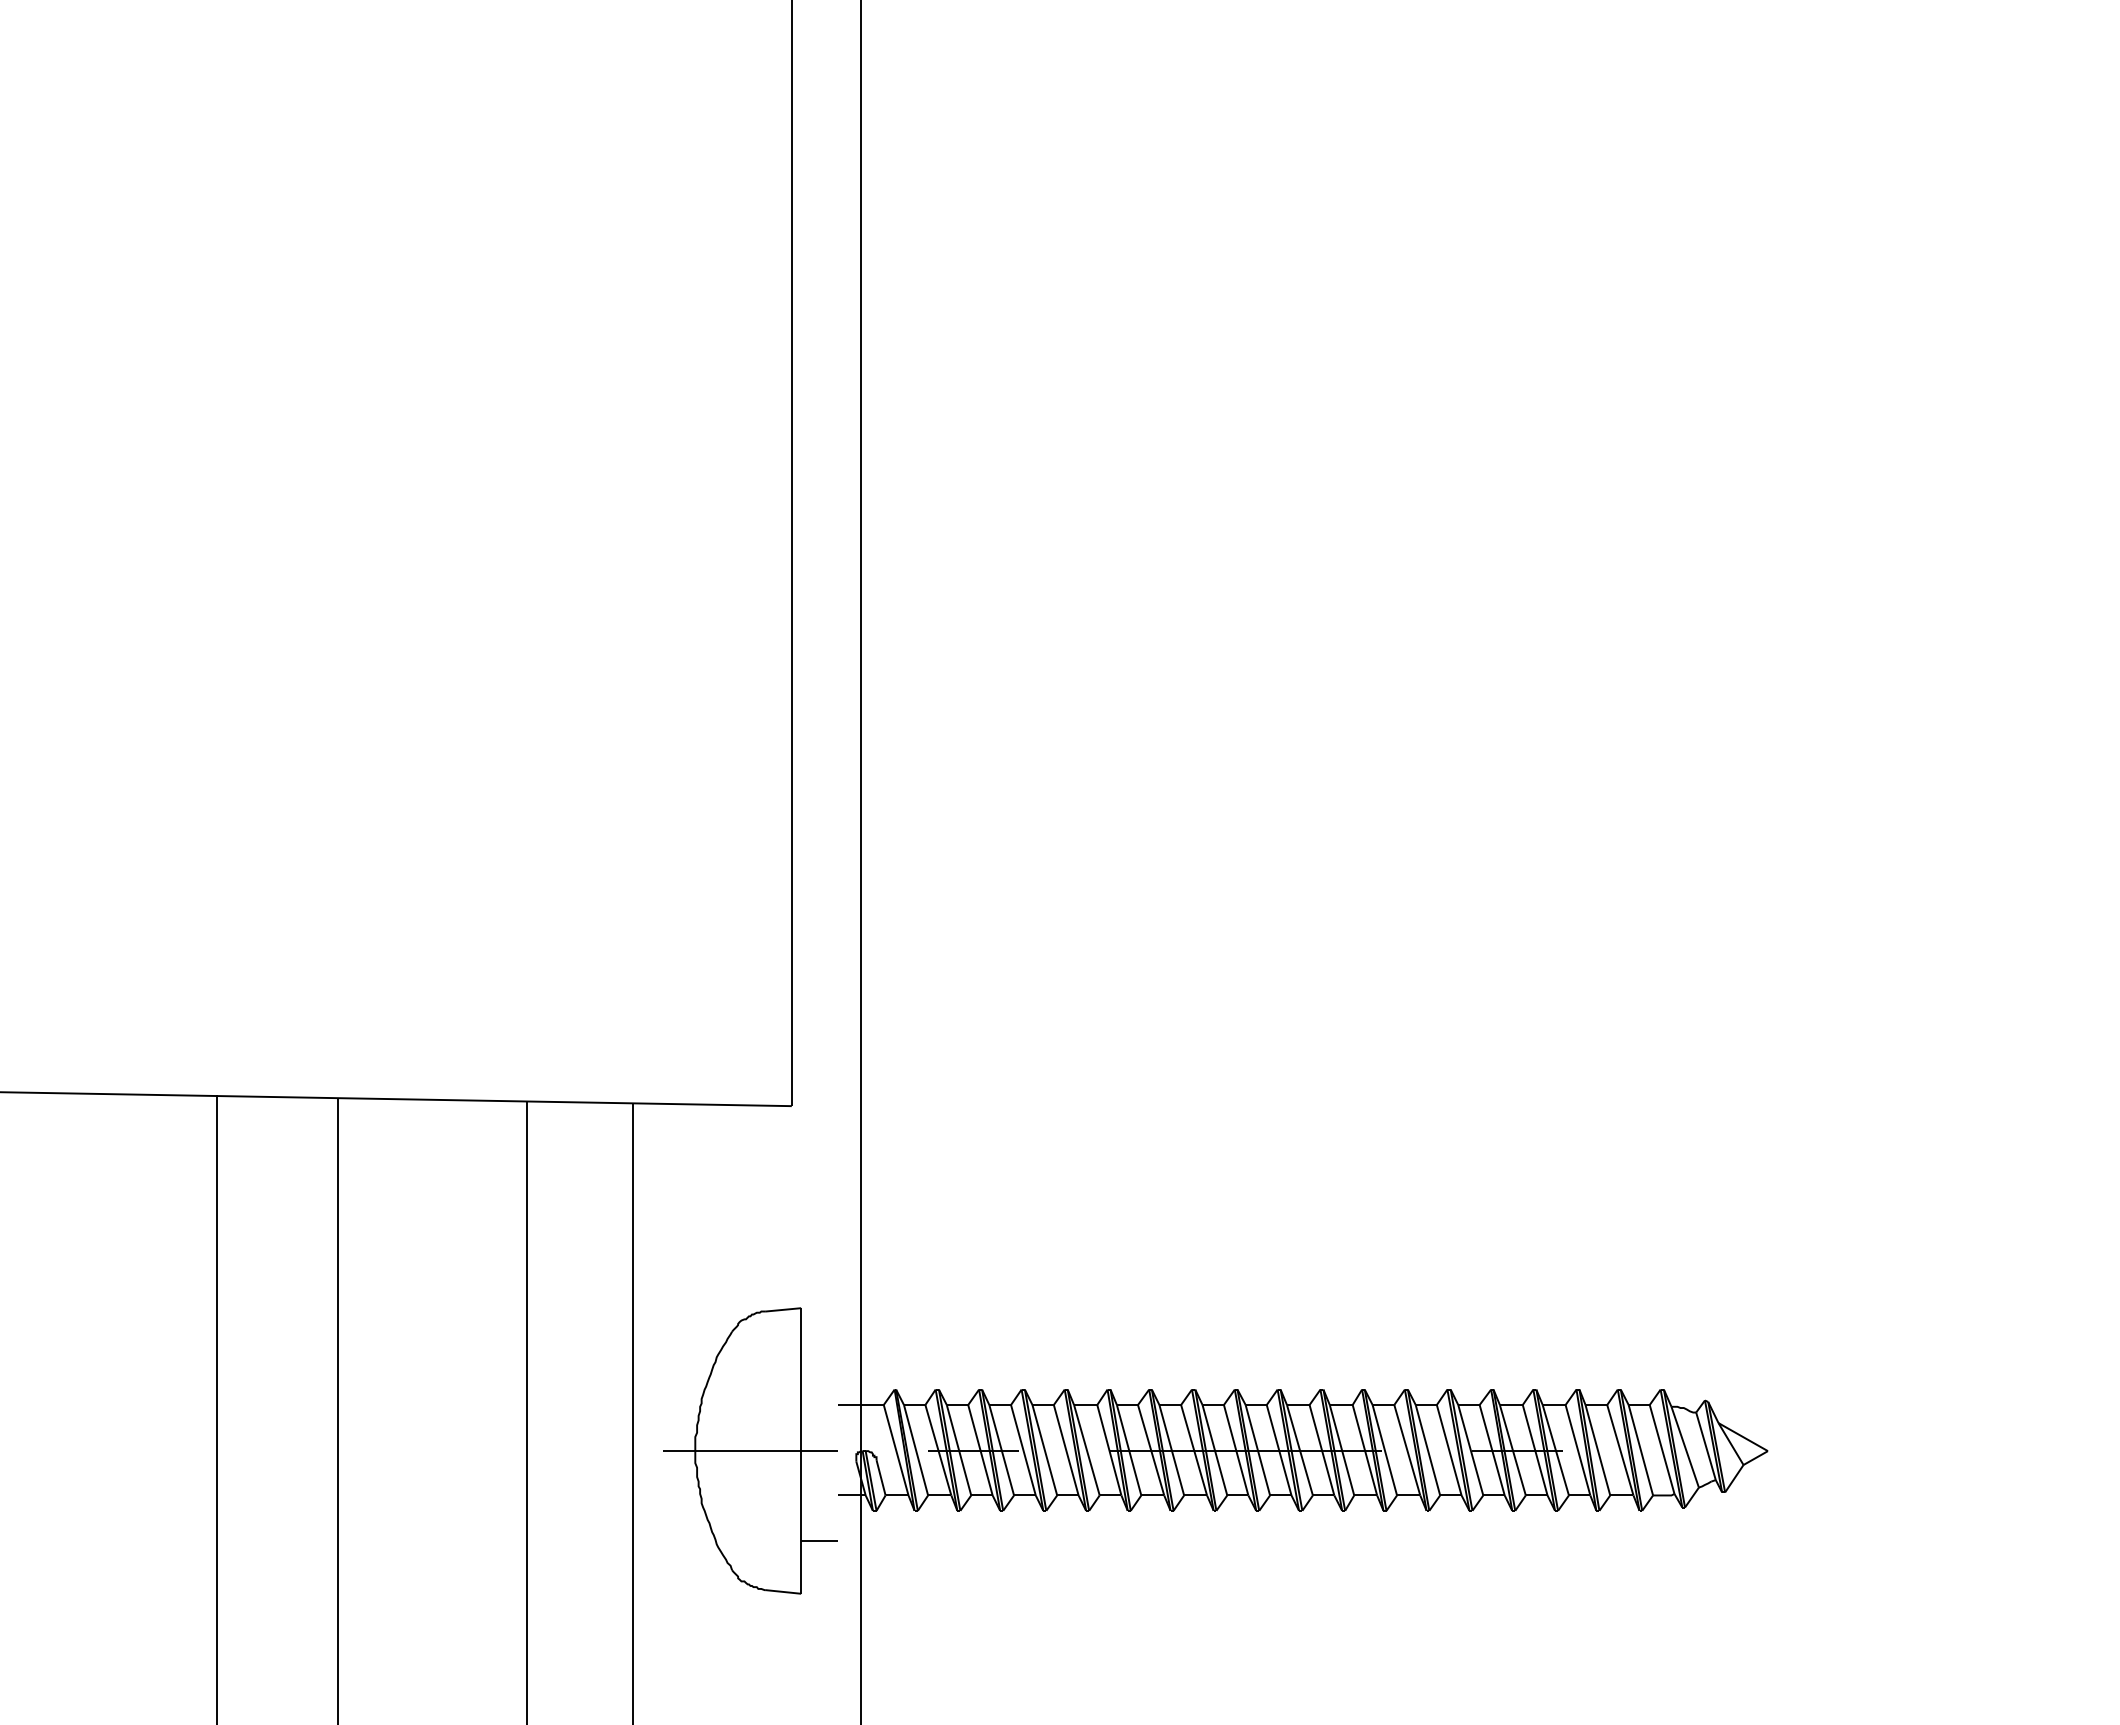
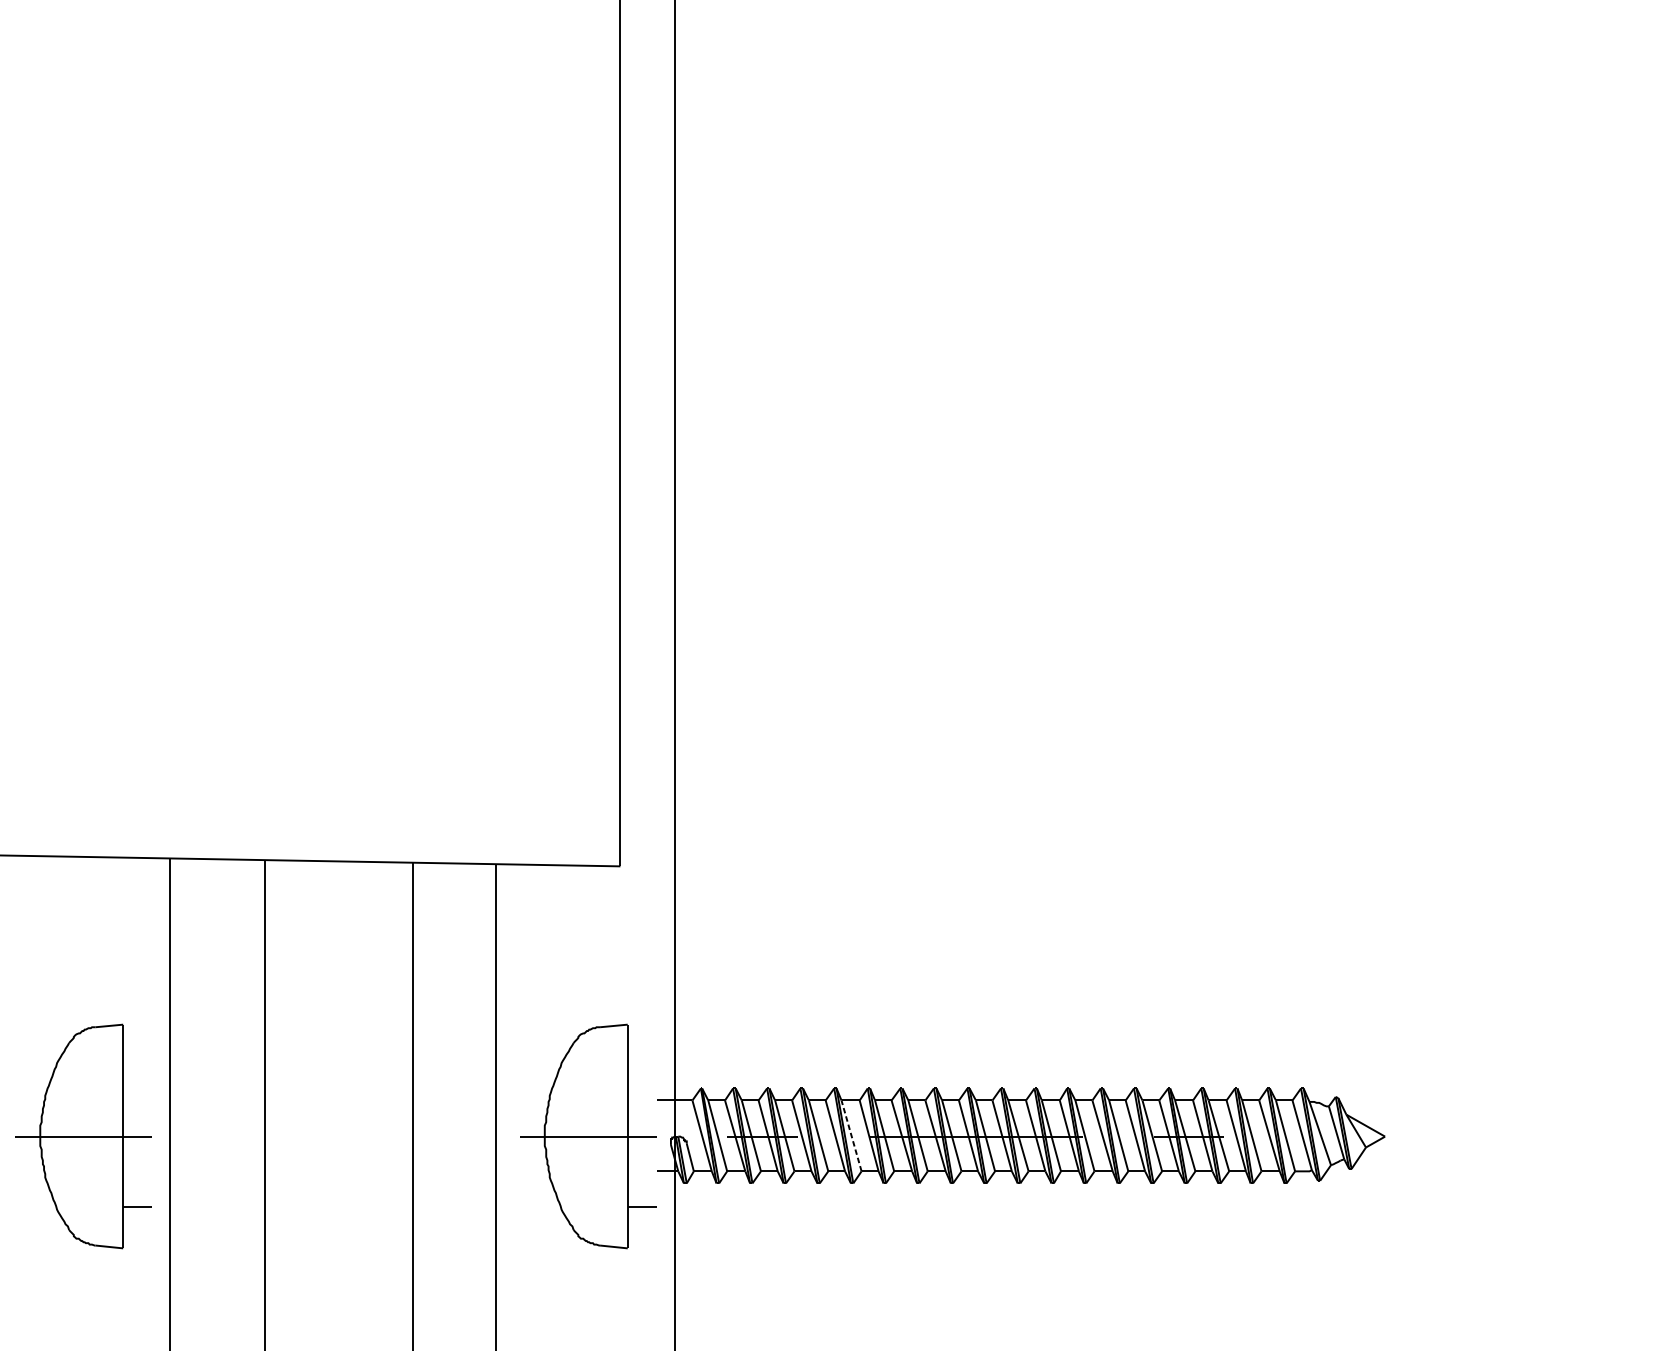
line: (1086, 1449) -> (851, 1135), solid -> dashed
part: (106, 1450) -> (83, 1136), added

